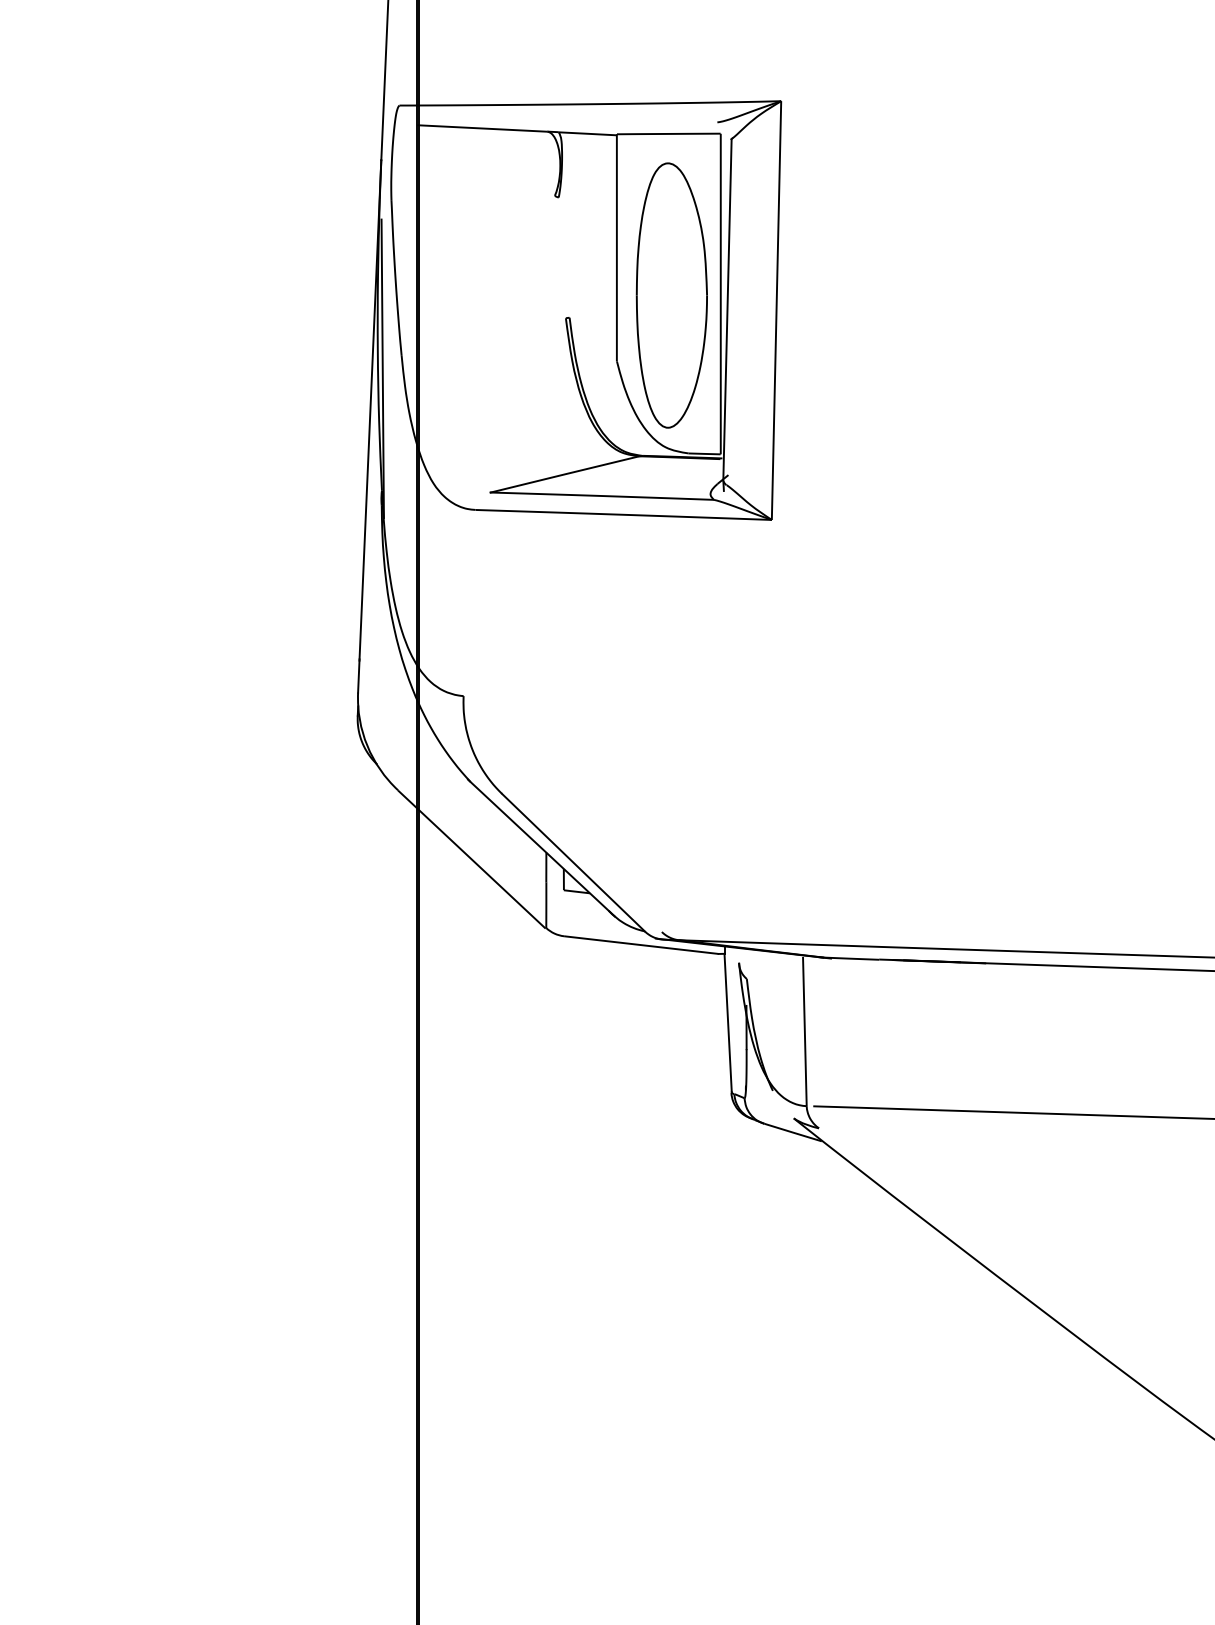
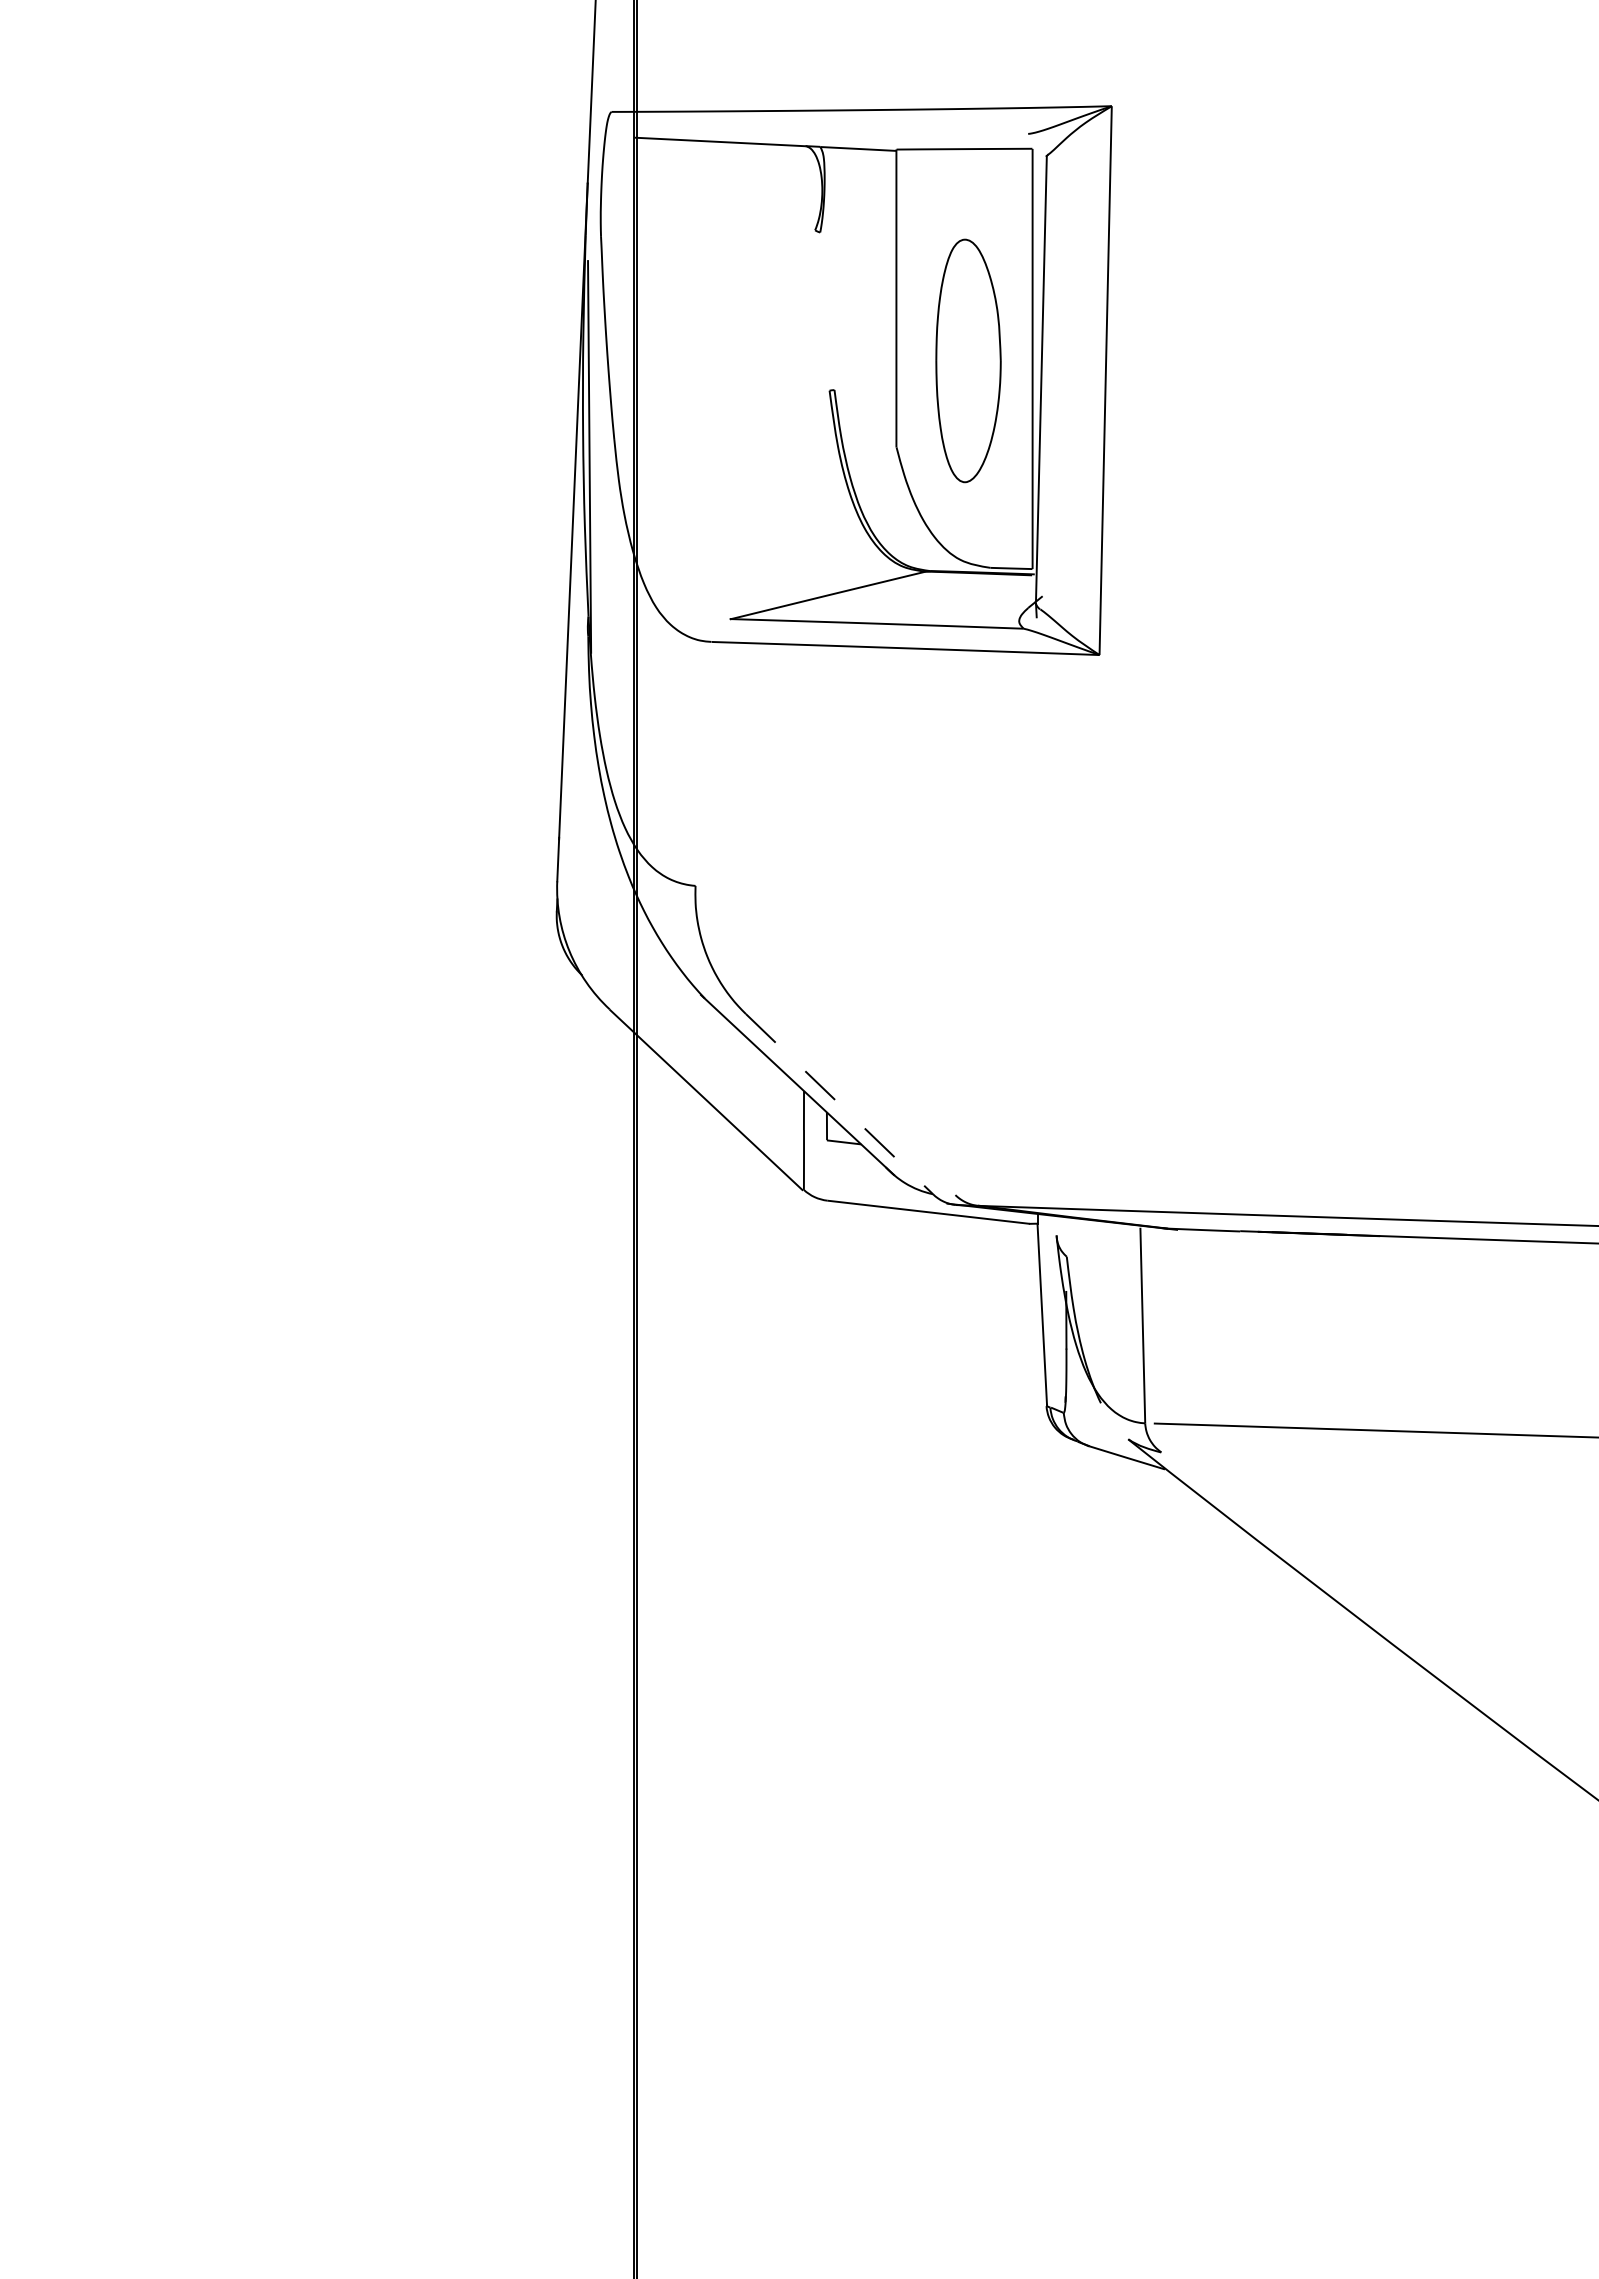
part: (671, 295) -> (968, 360), size x0.7
line: (573, 862) -> (839, 1104), solid -> dashed

